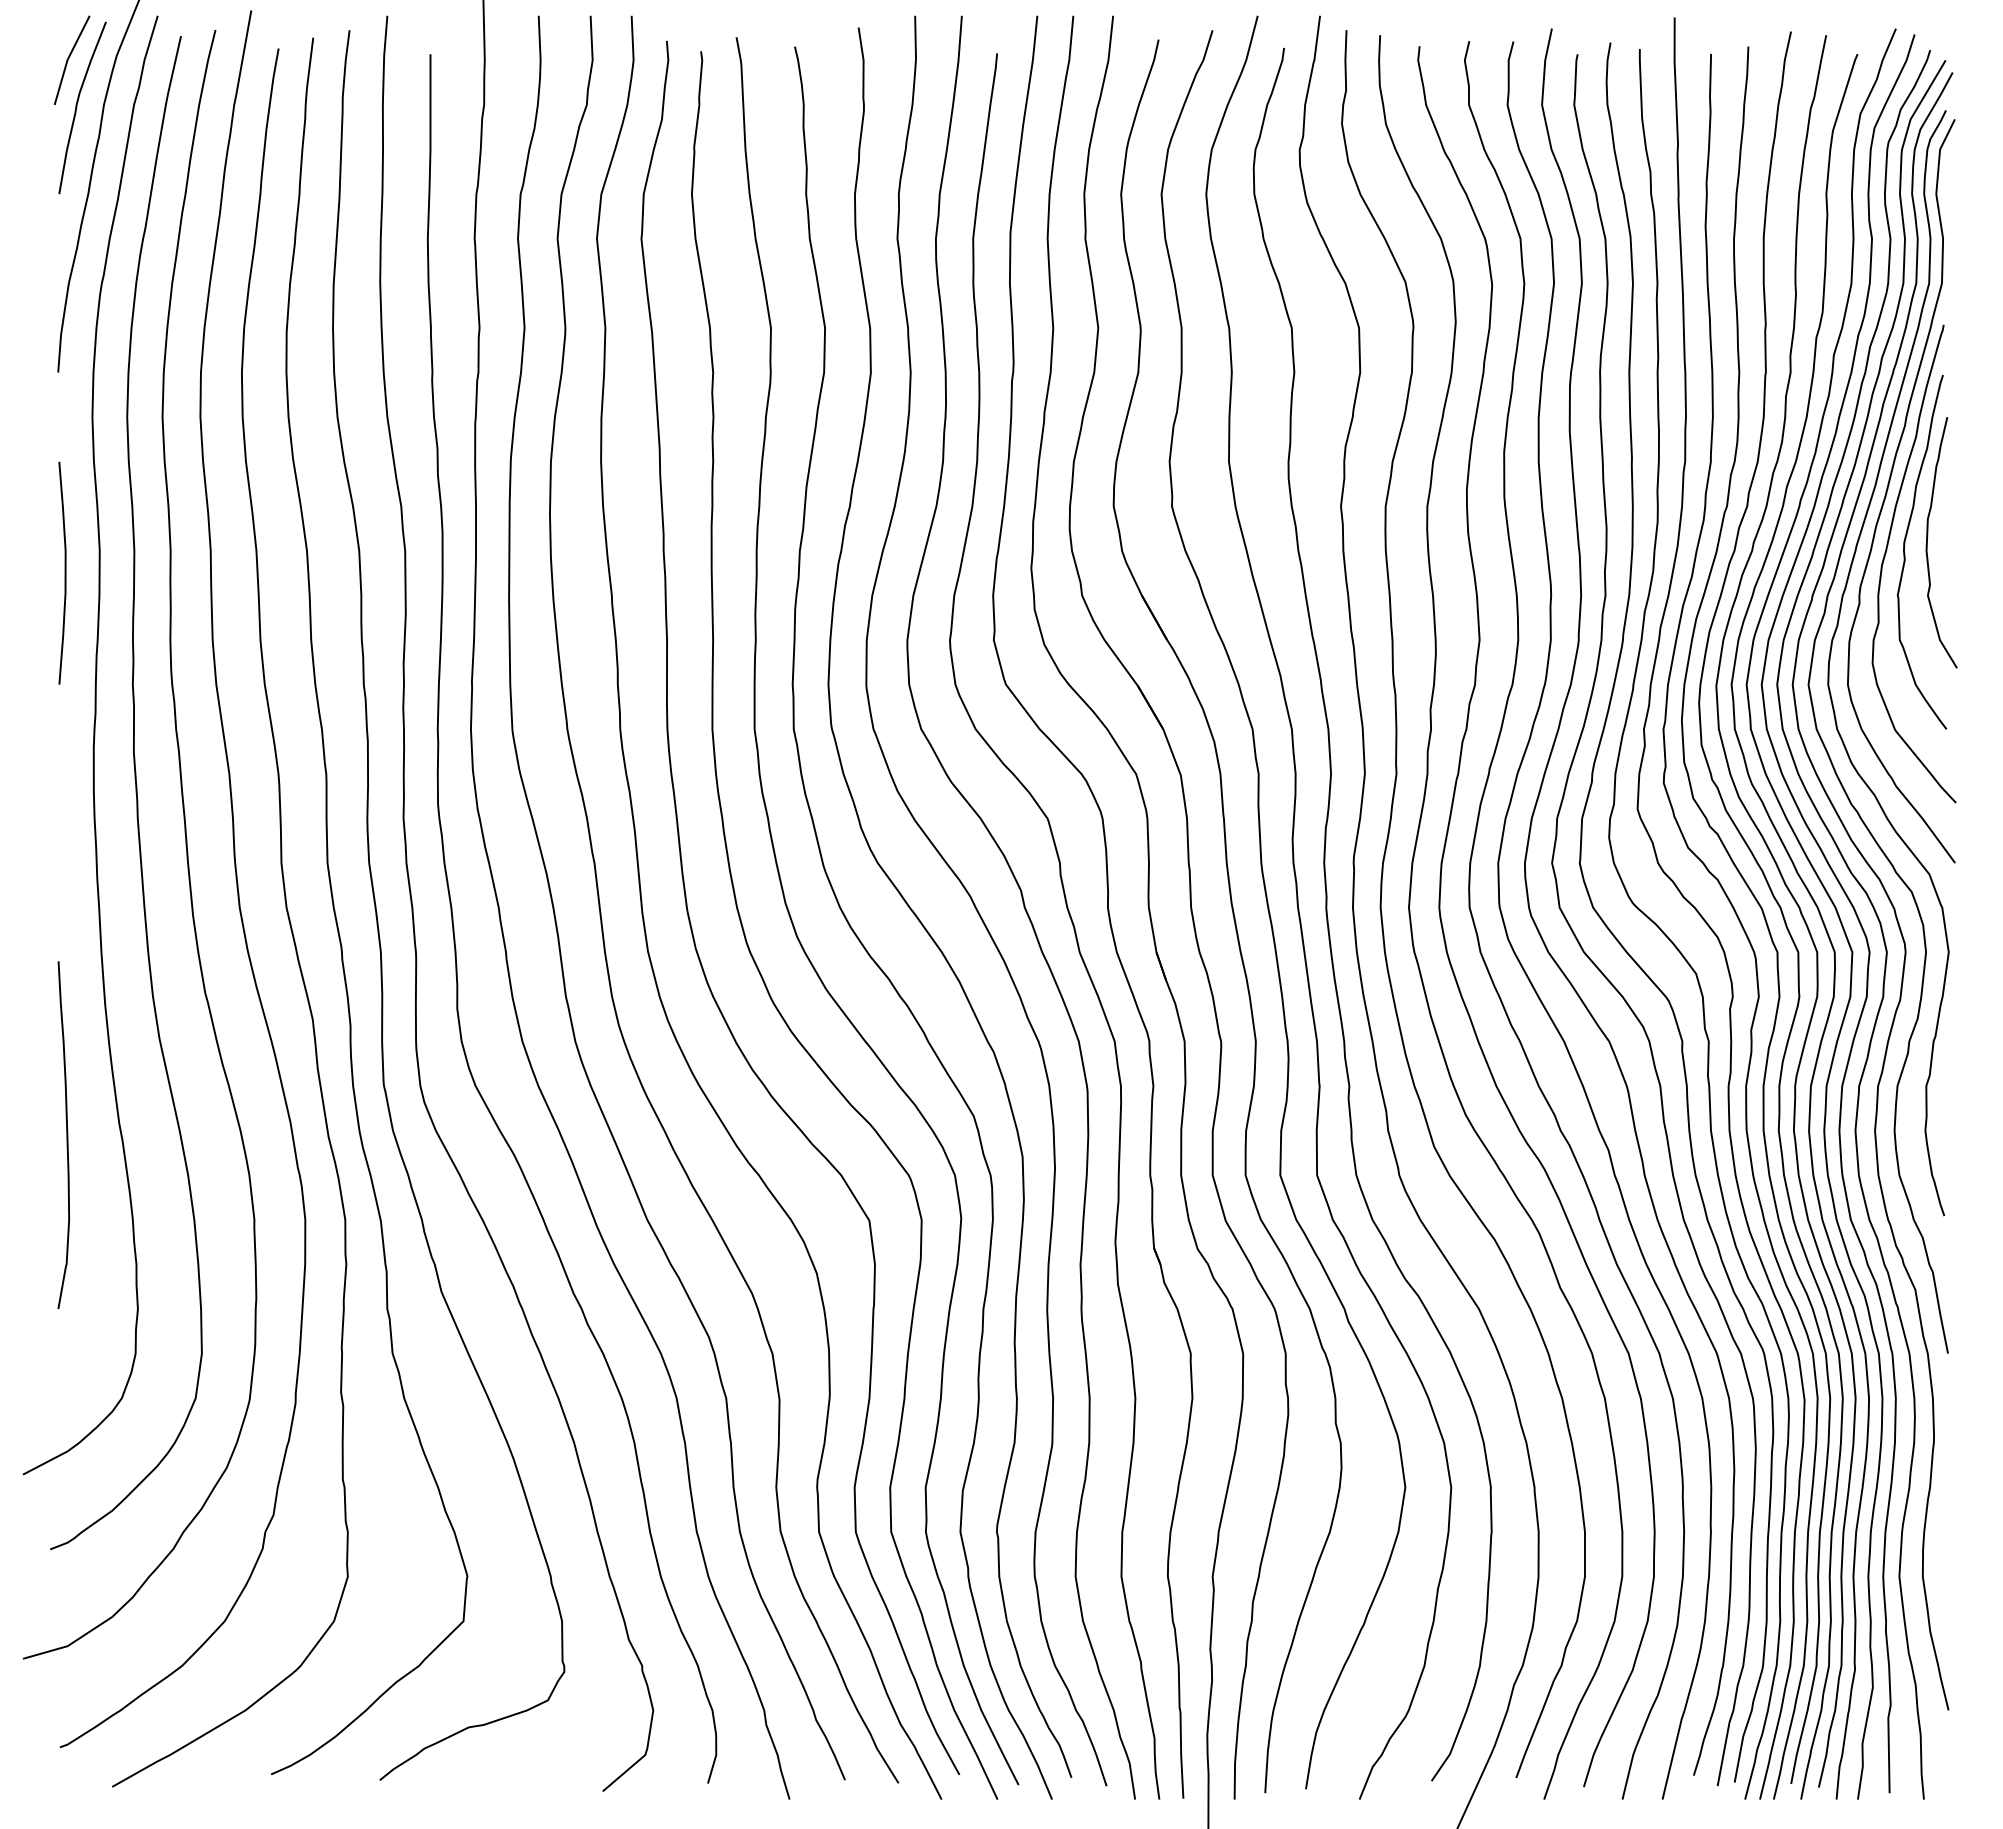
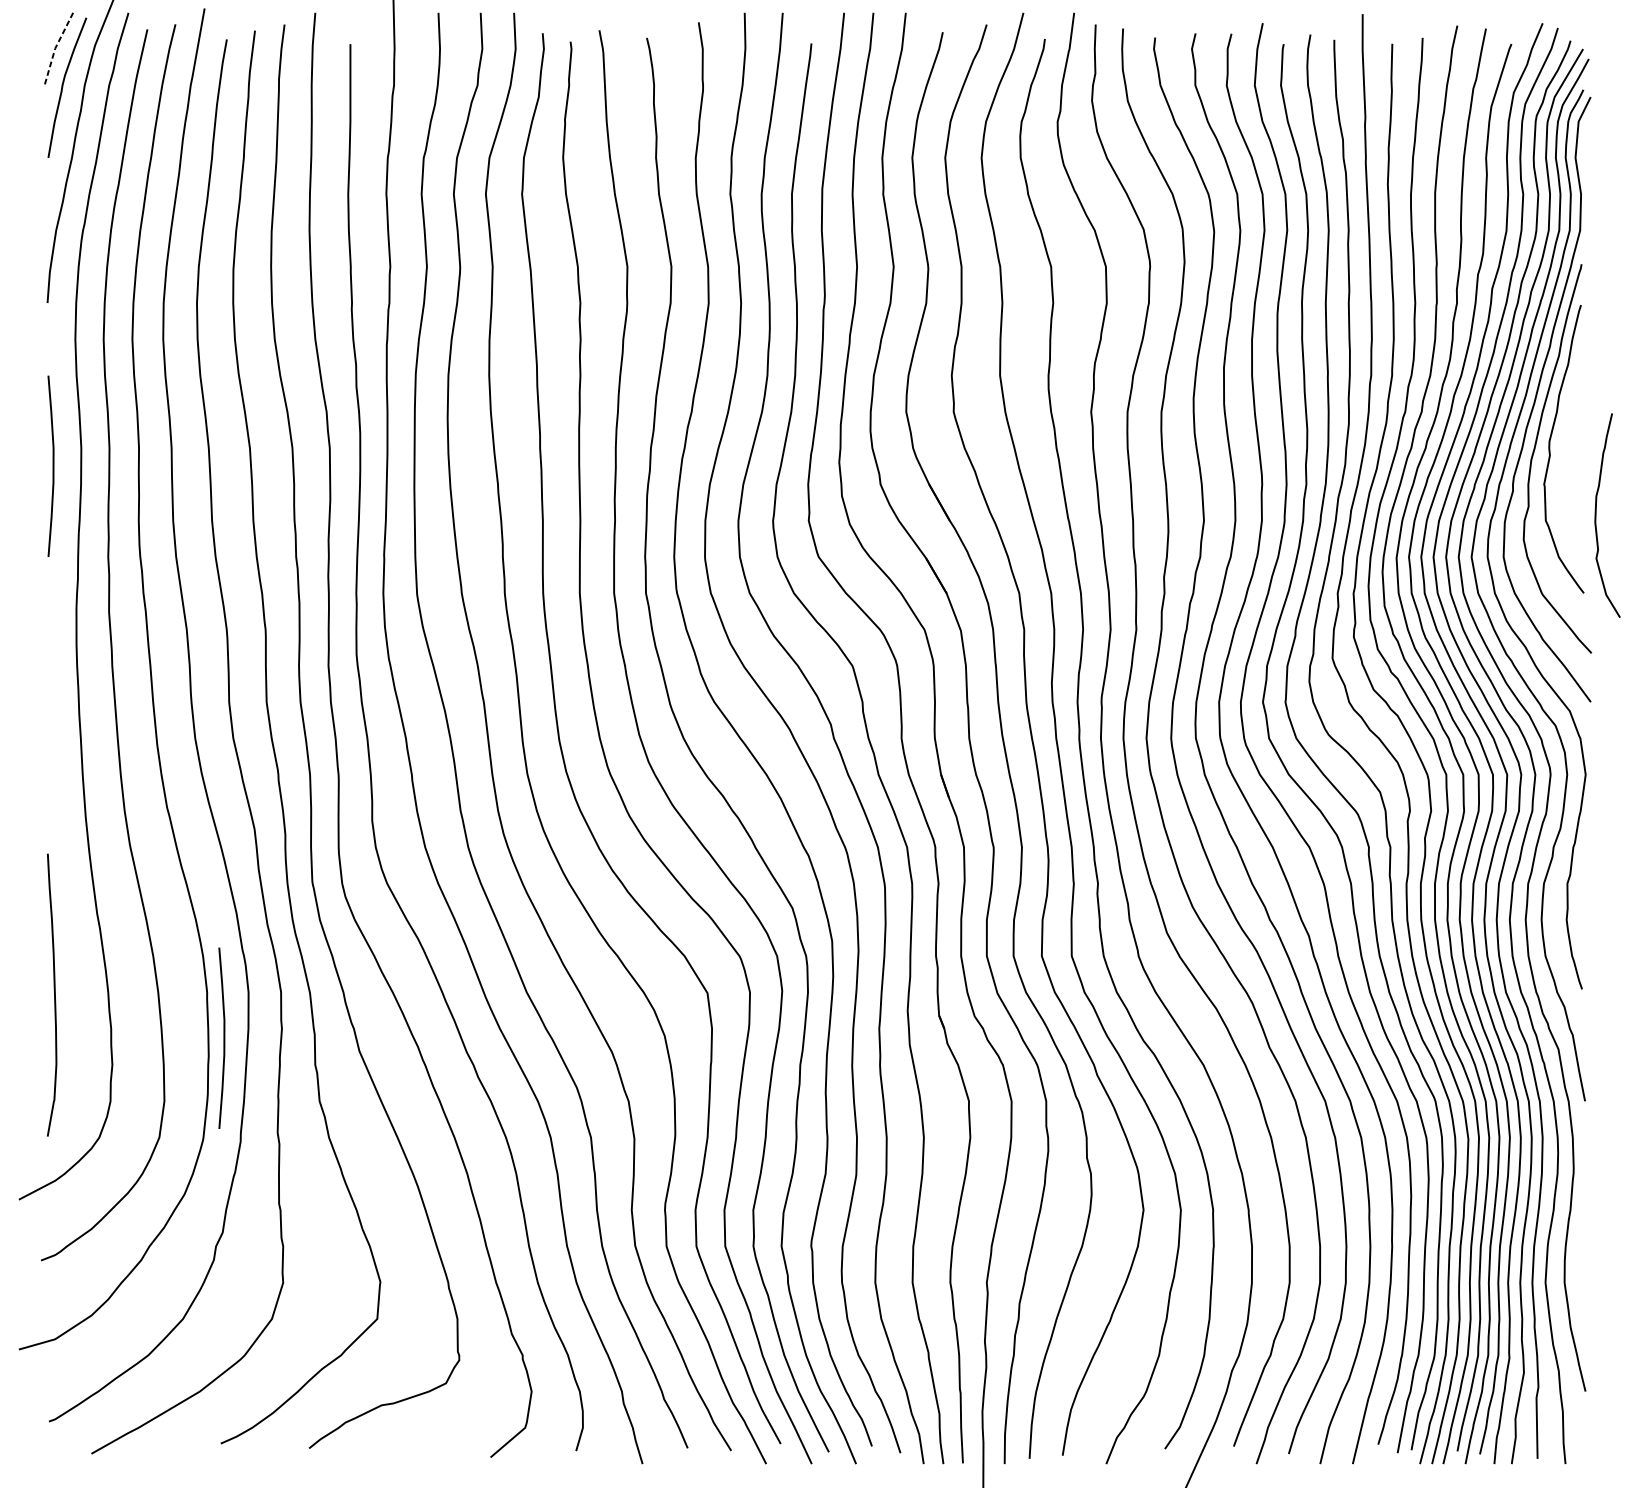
line: (68, 59) -> (55, 48), solid -> dashed
curve: (1927, 542) -> (1596, 515), moved
curve: (66, 1134) -> (54, 994), moved
curve: (274, 1275) -> (223, 1037), added

